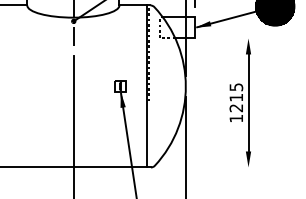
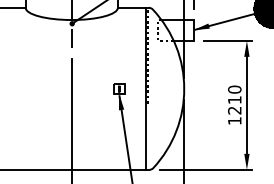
line: (229, 38) -> (227, 40), added
text: (236, 87) -> (234, 89), 1215 -> 1210
line: (207, 167) -> (205, 169), added

